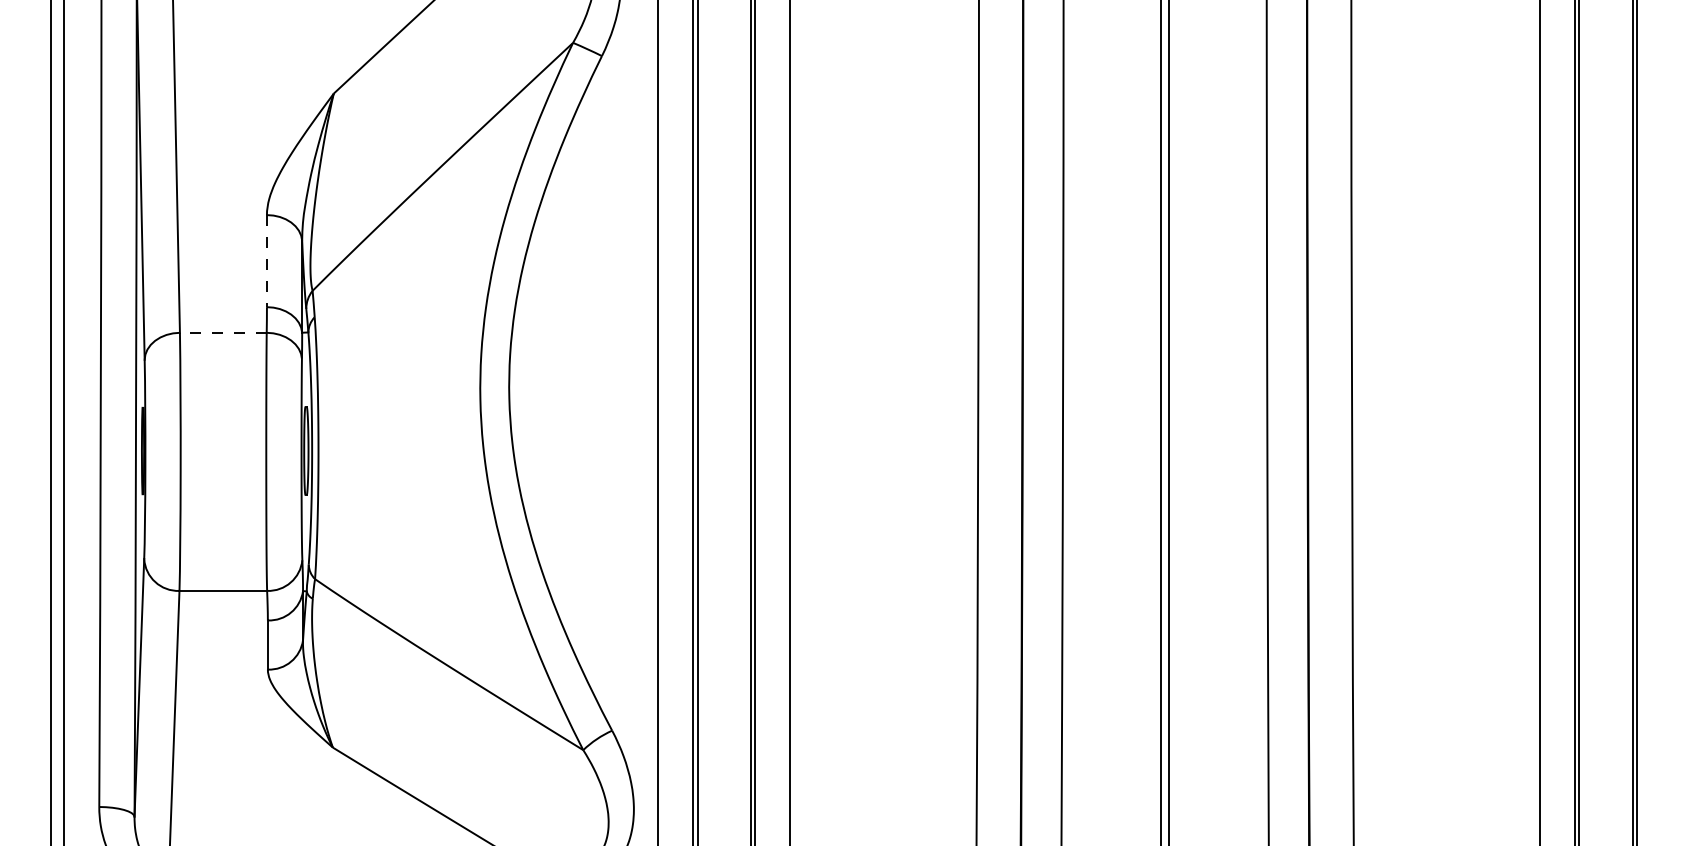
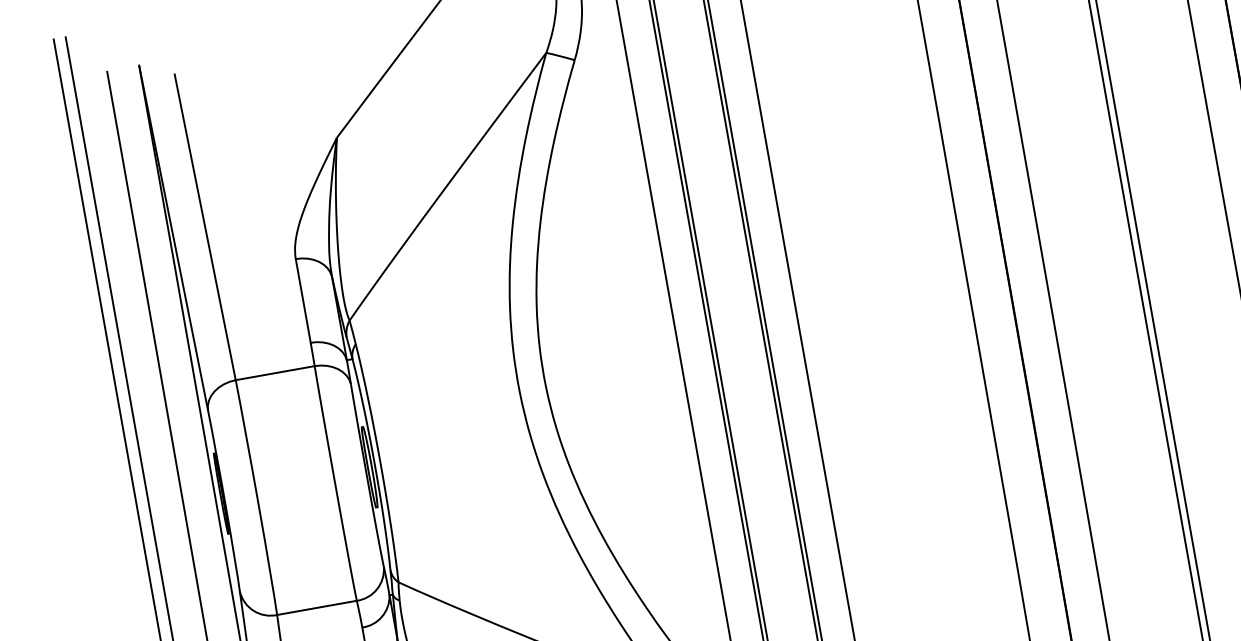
line: (266, 261) -> (302, 301), dashed -> solid
line: (222, 332) -> (274, 373), dashed -> solid

